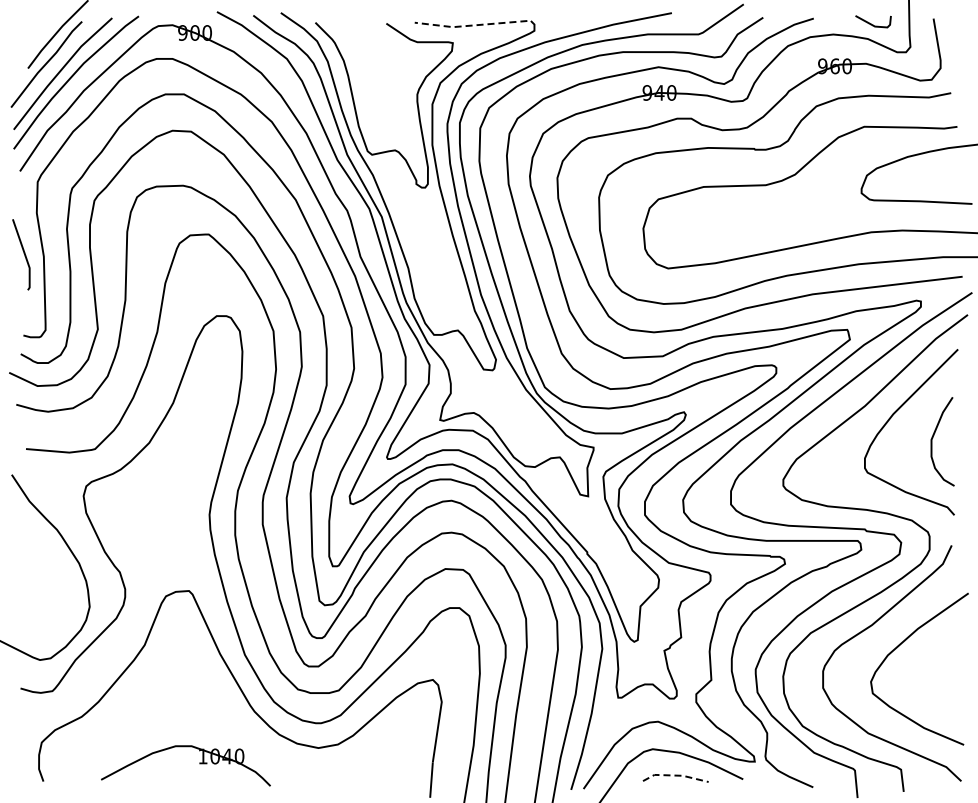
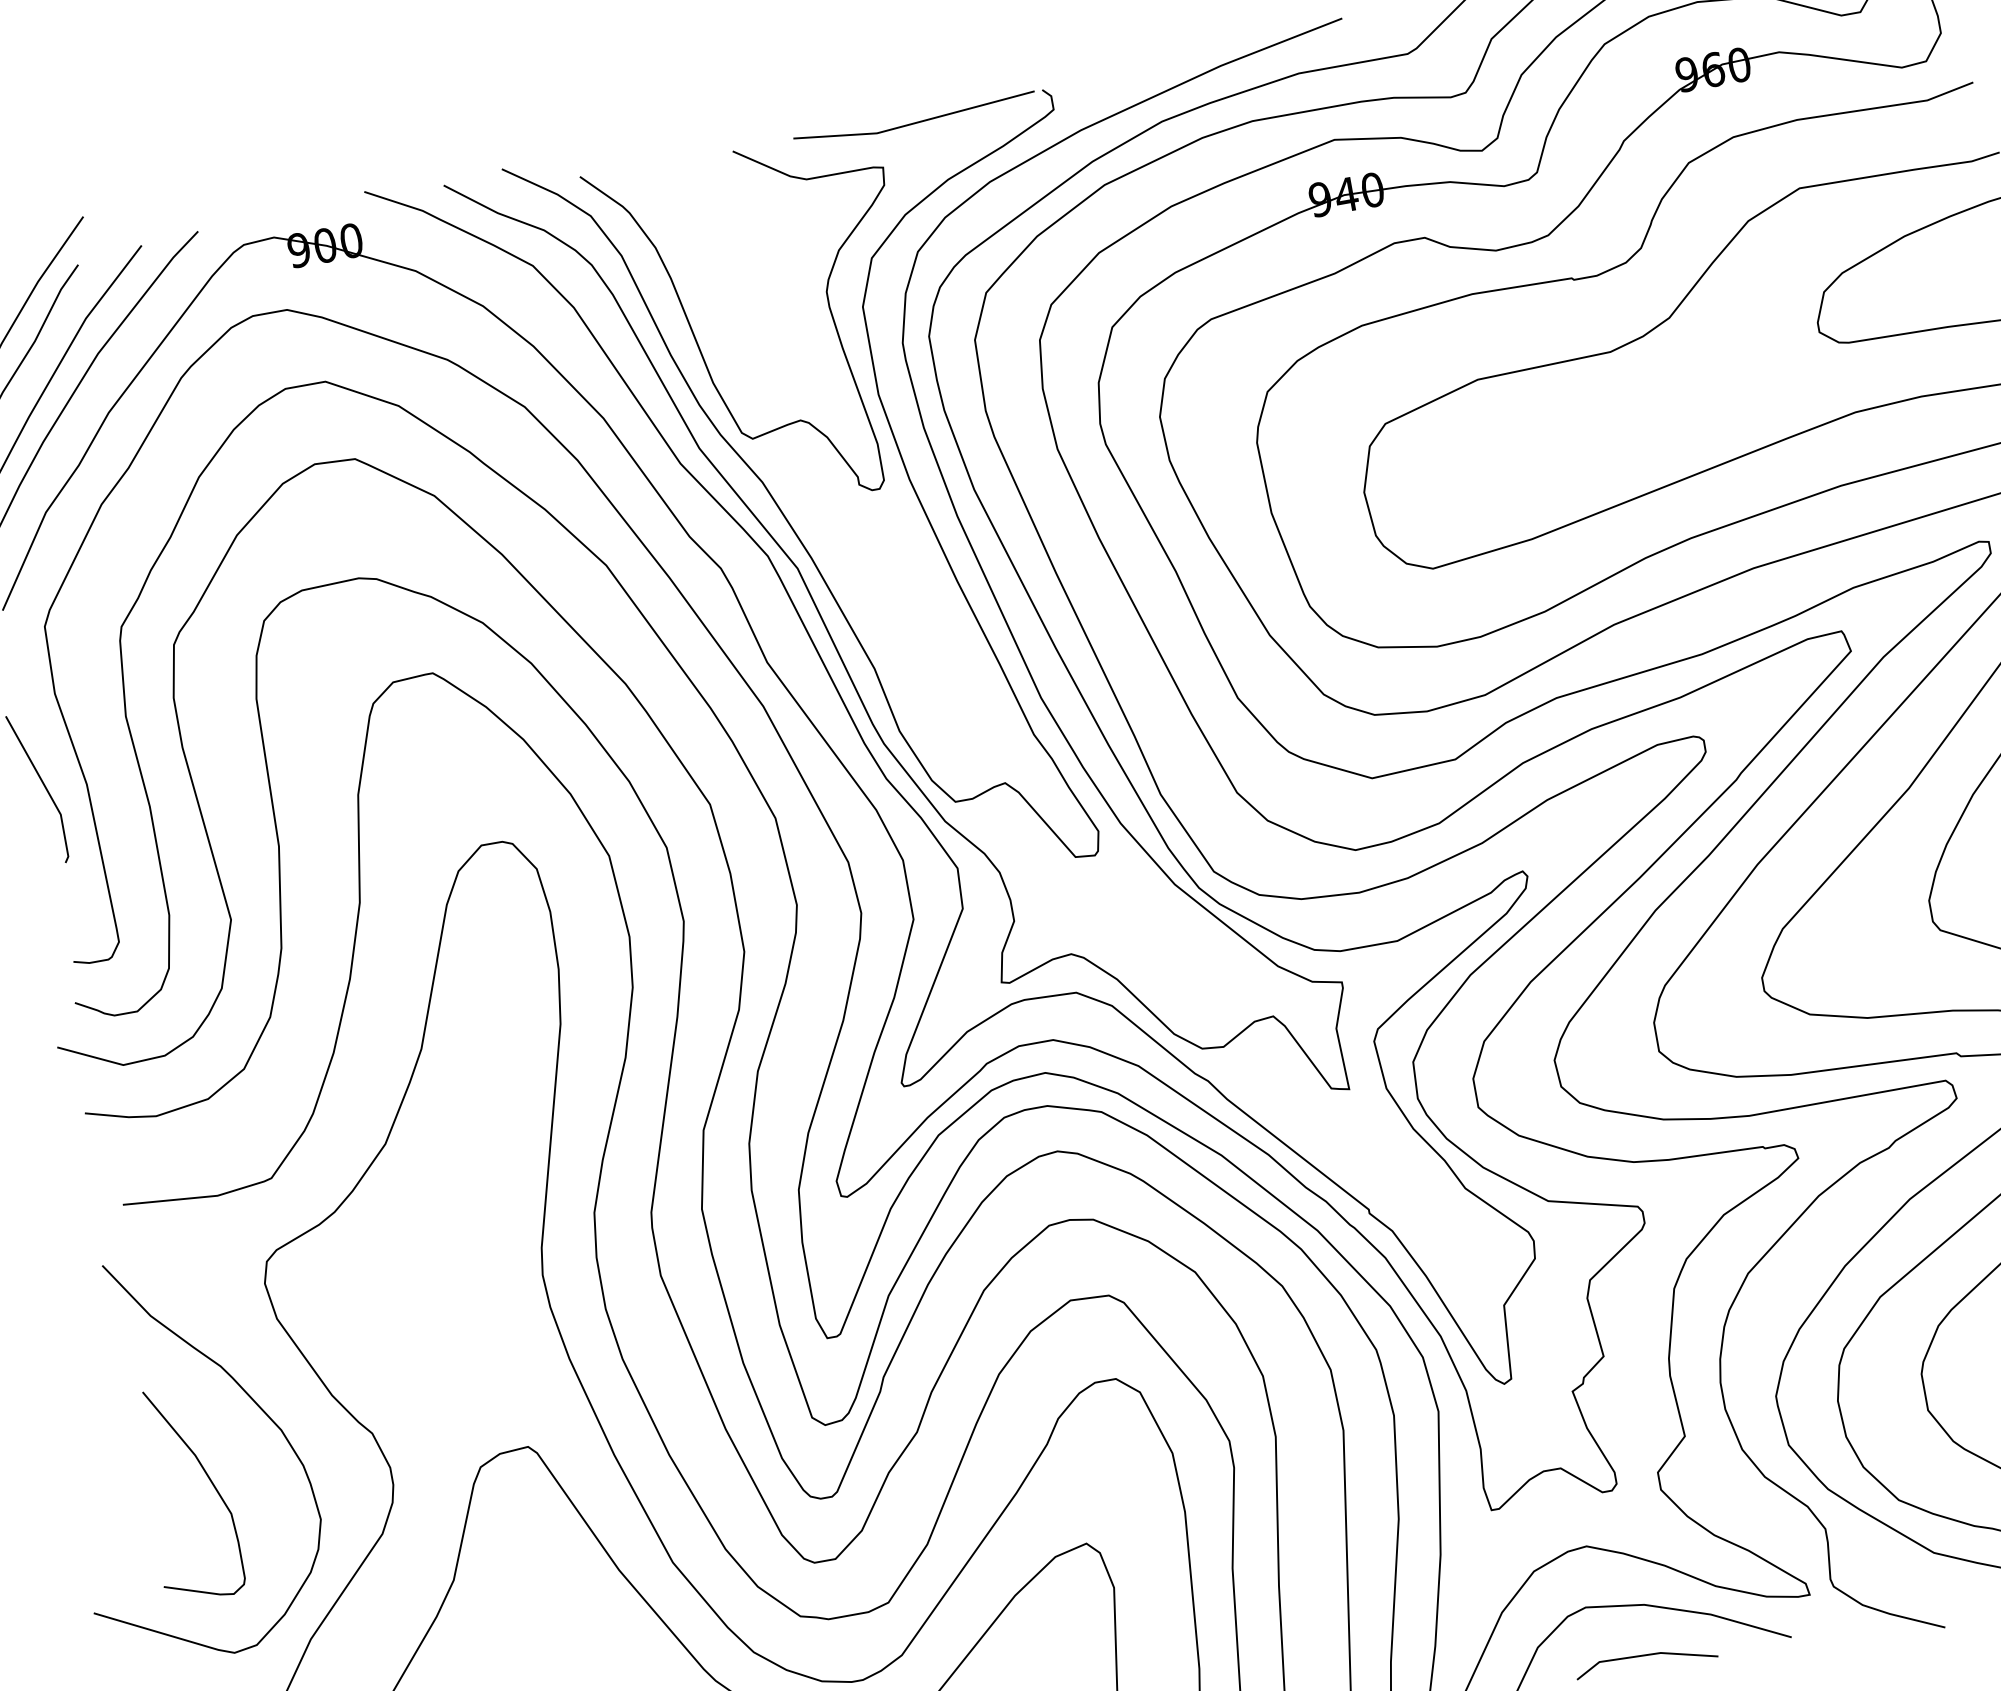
line: (469, 25) -> (912, 123), dashed -> solid
curve: (41, 579) -> (206, 1479), added
line: (675, 775) -> (1644, 1655), dashed -> solid

